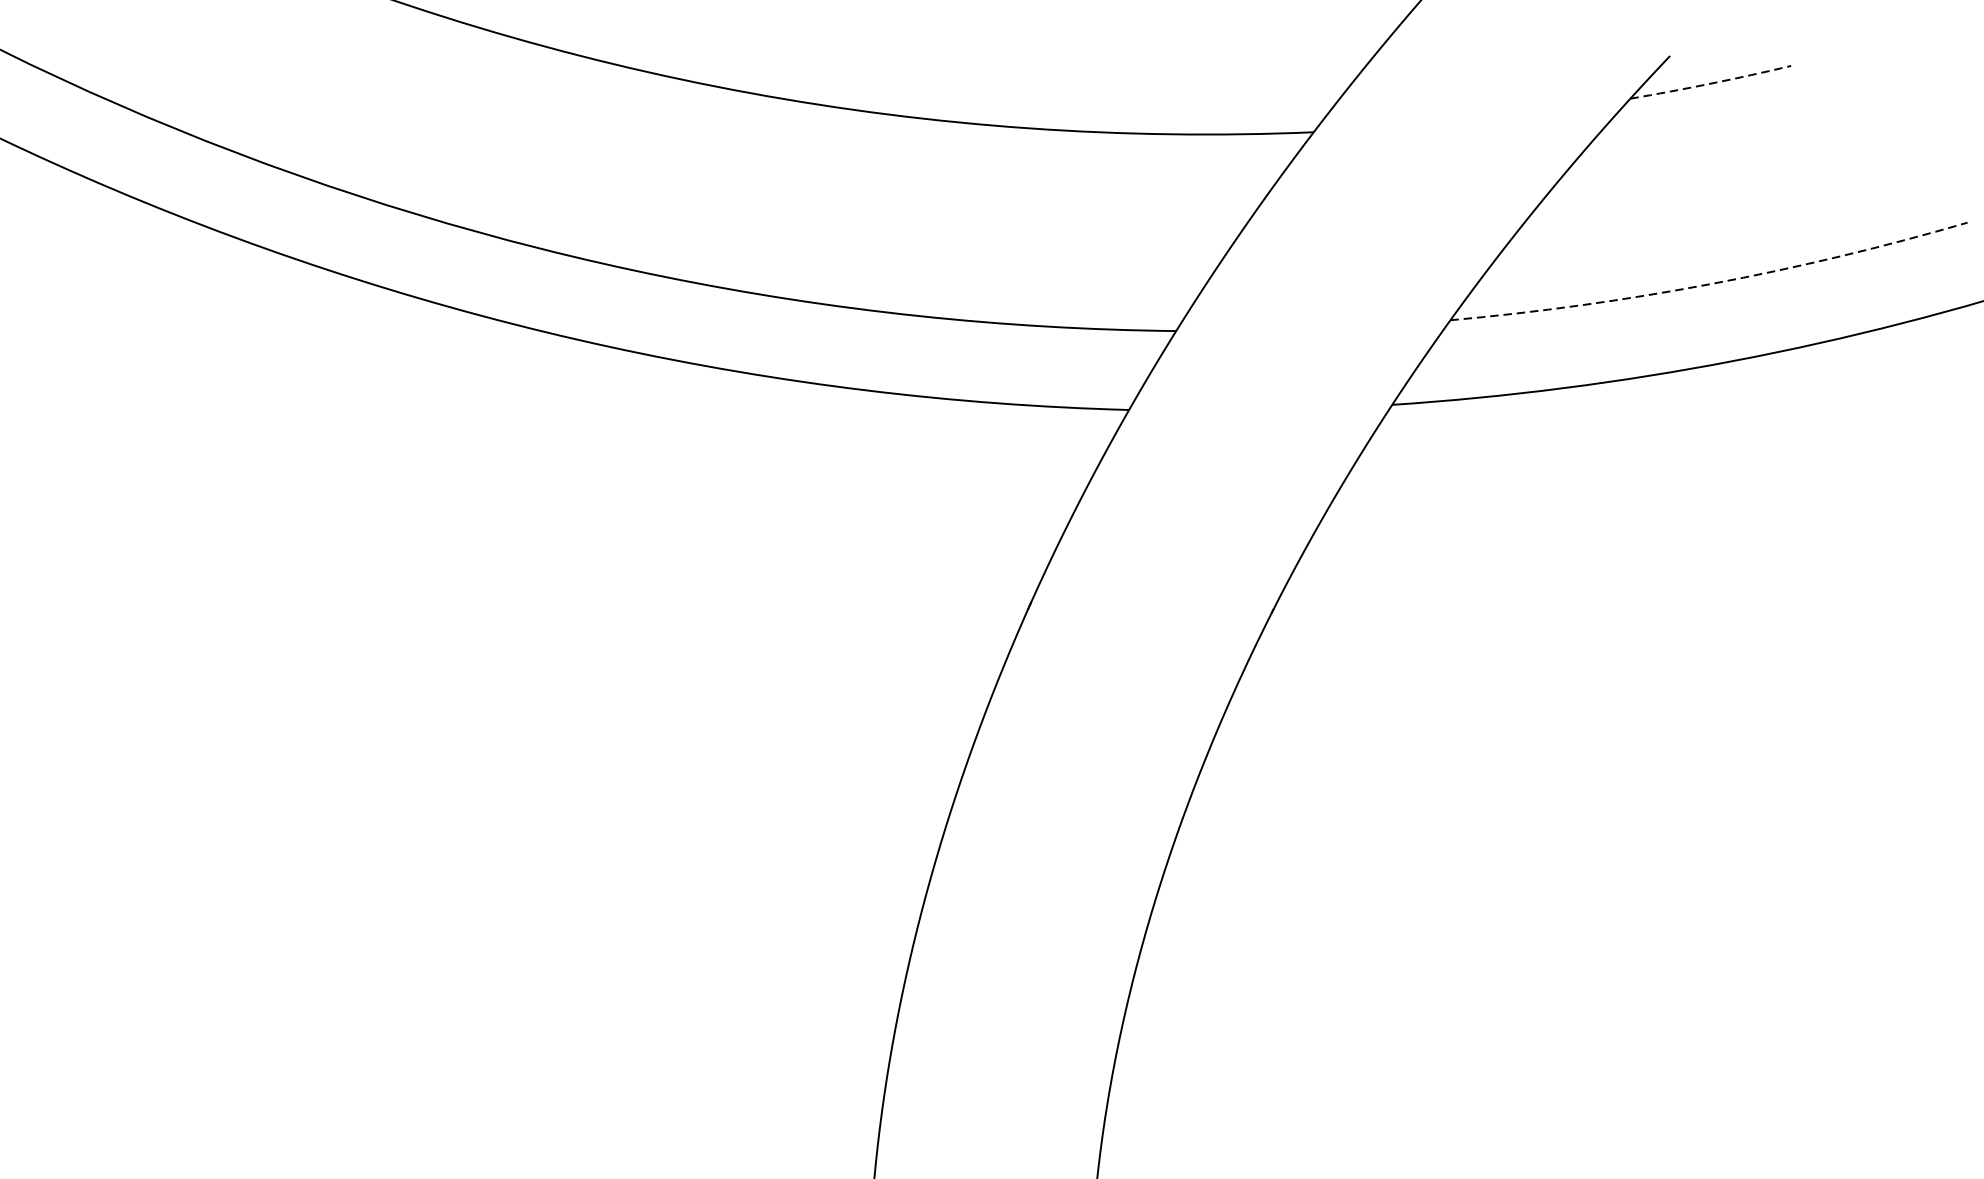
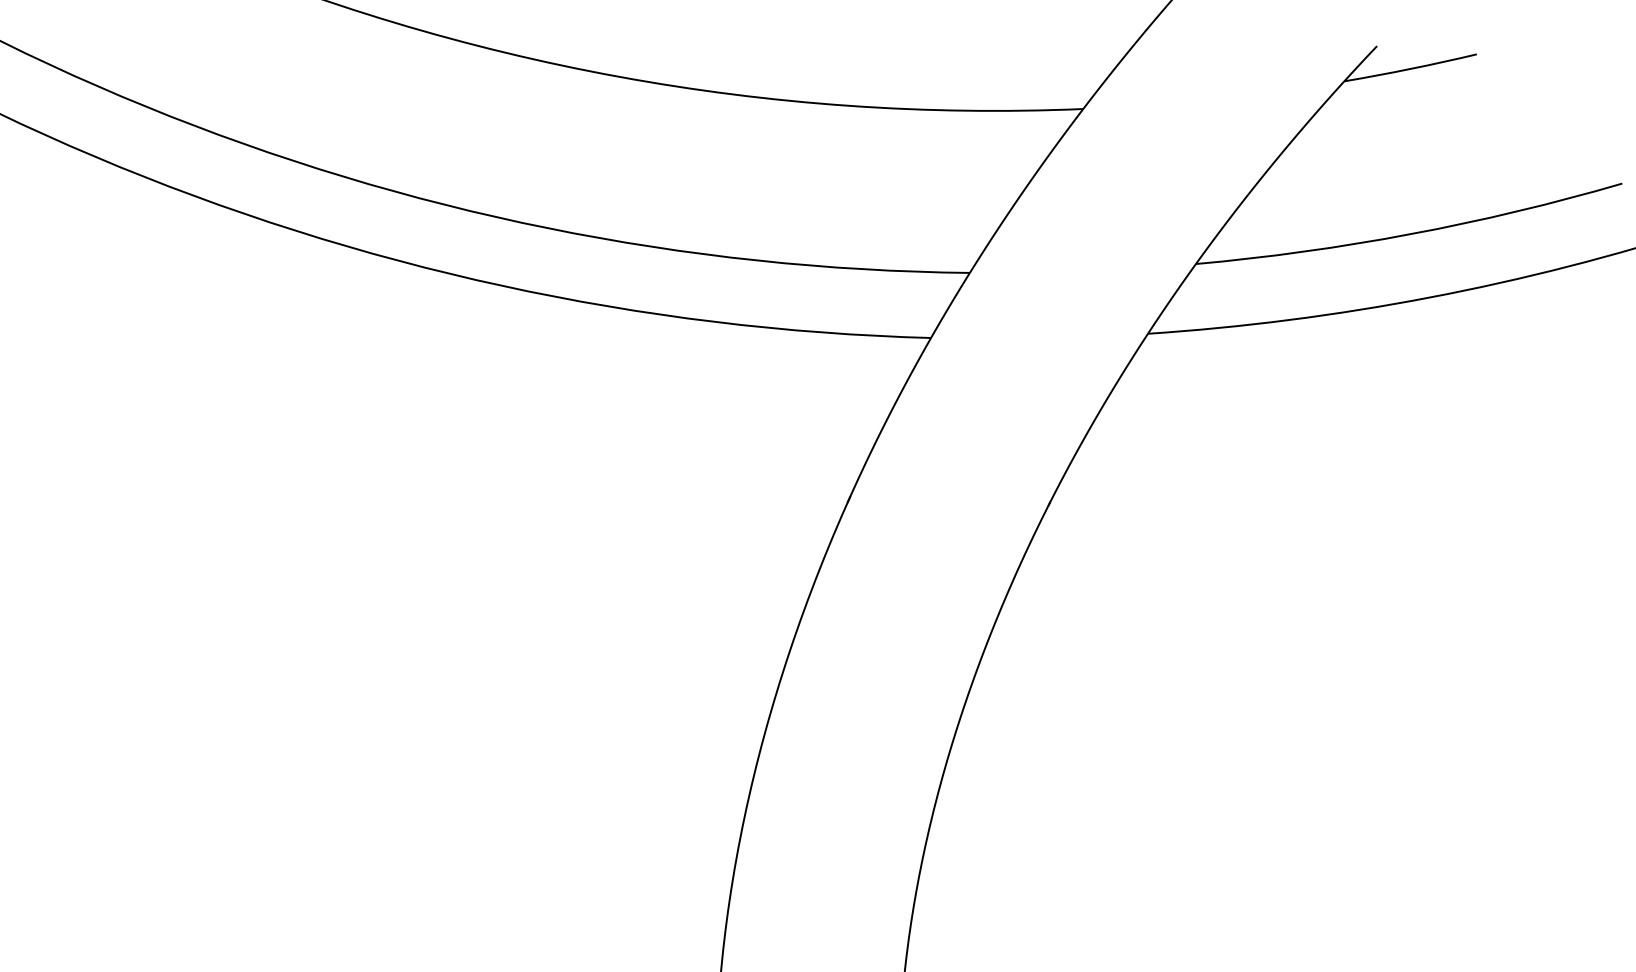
line: (1710, 83) -> (1410, 68), dashed -> solid
line: (1711, 284) -> (1411, 234), dashed -> solid

